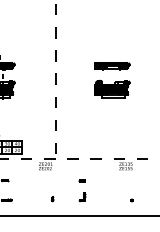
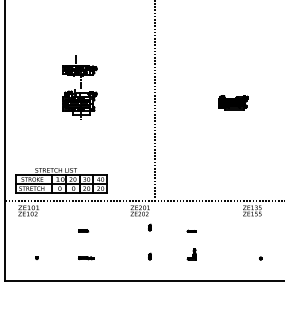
part: (112, 65) -> (233, 70), removed
part: (112, 88) -> (233, 102), size x0.6
part: (52, 178) -> (149, 227), added

